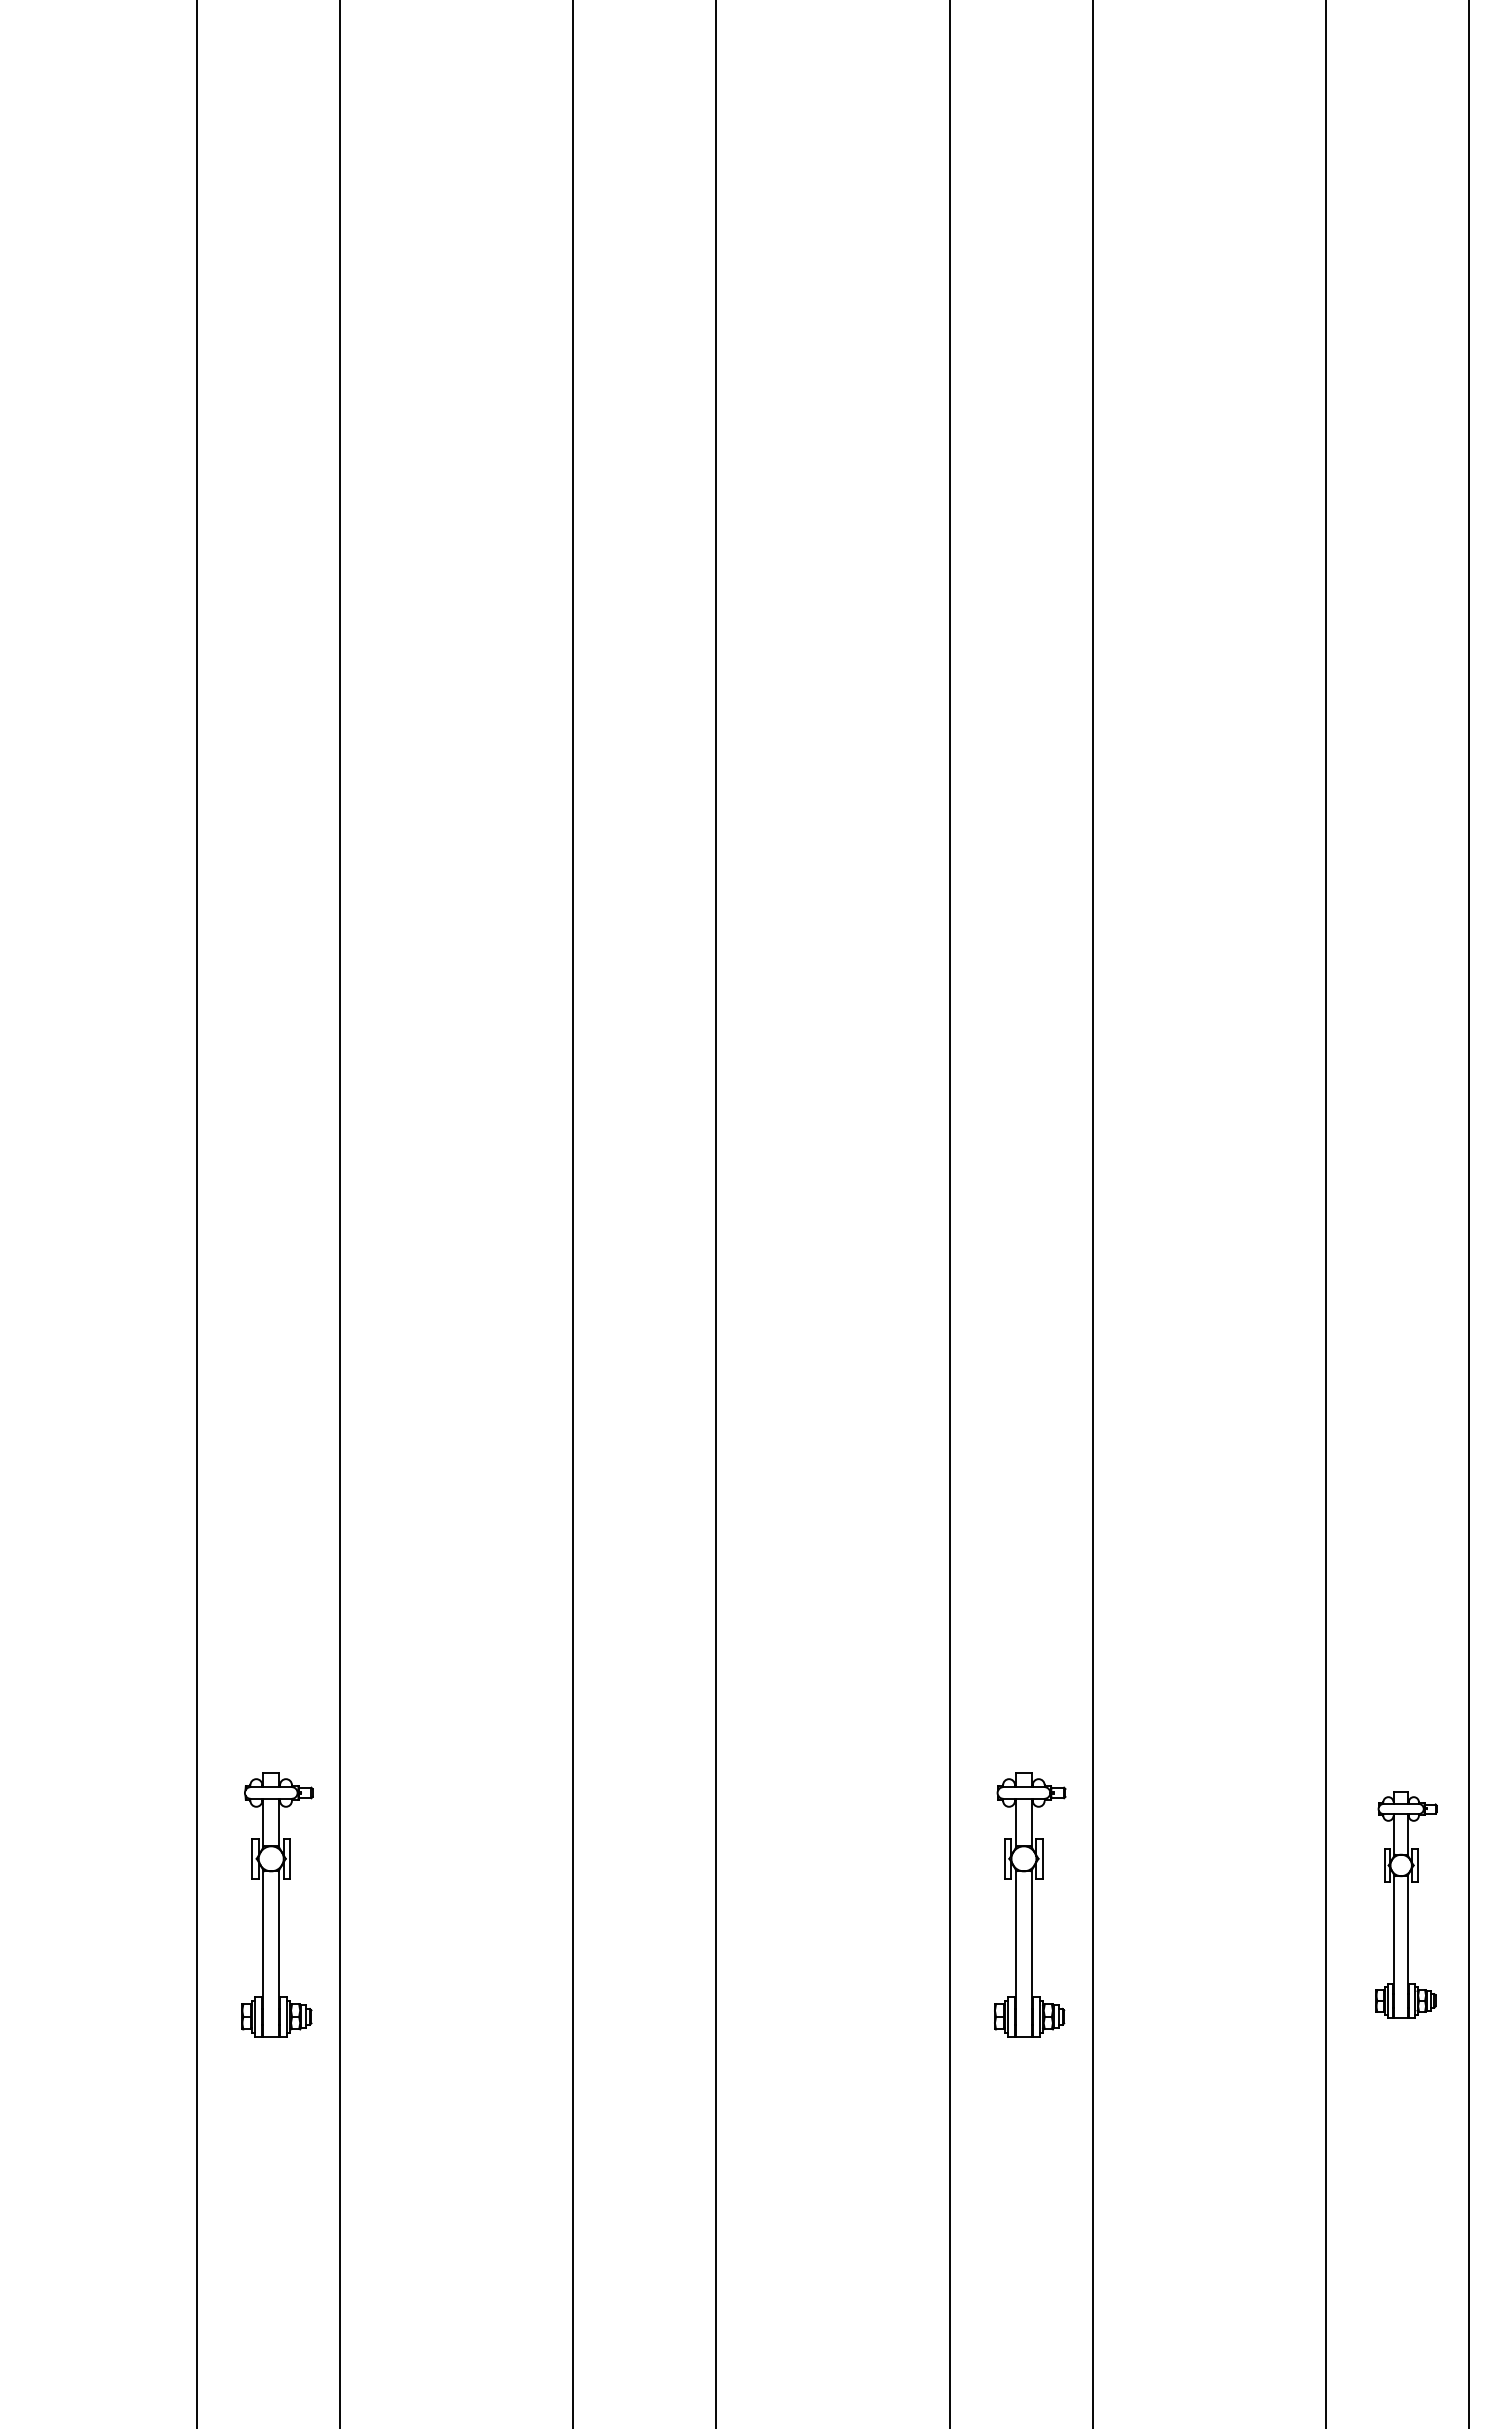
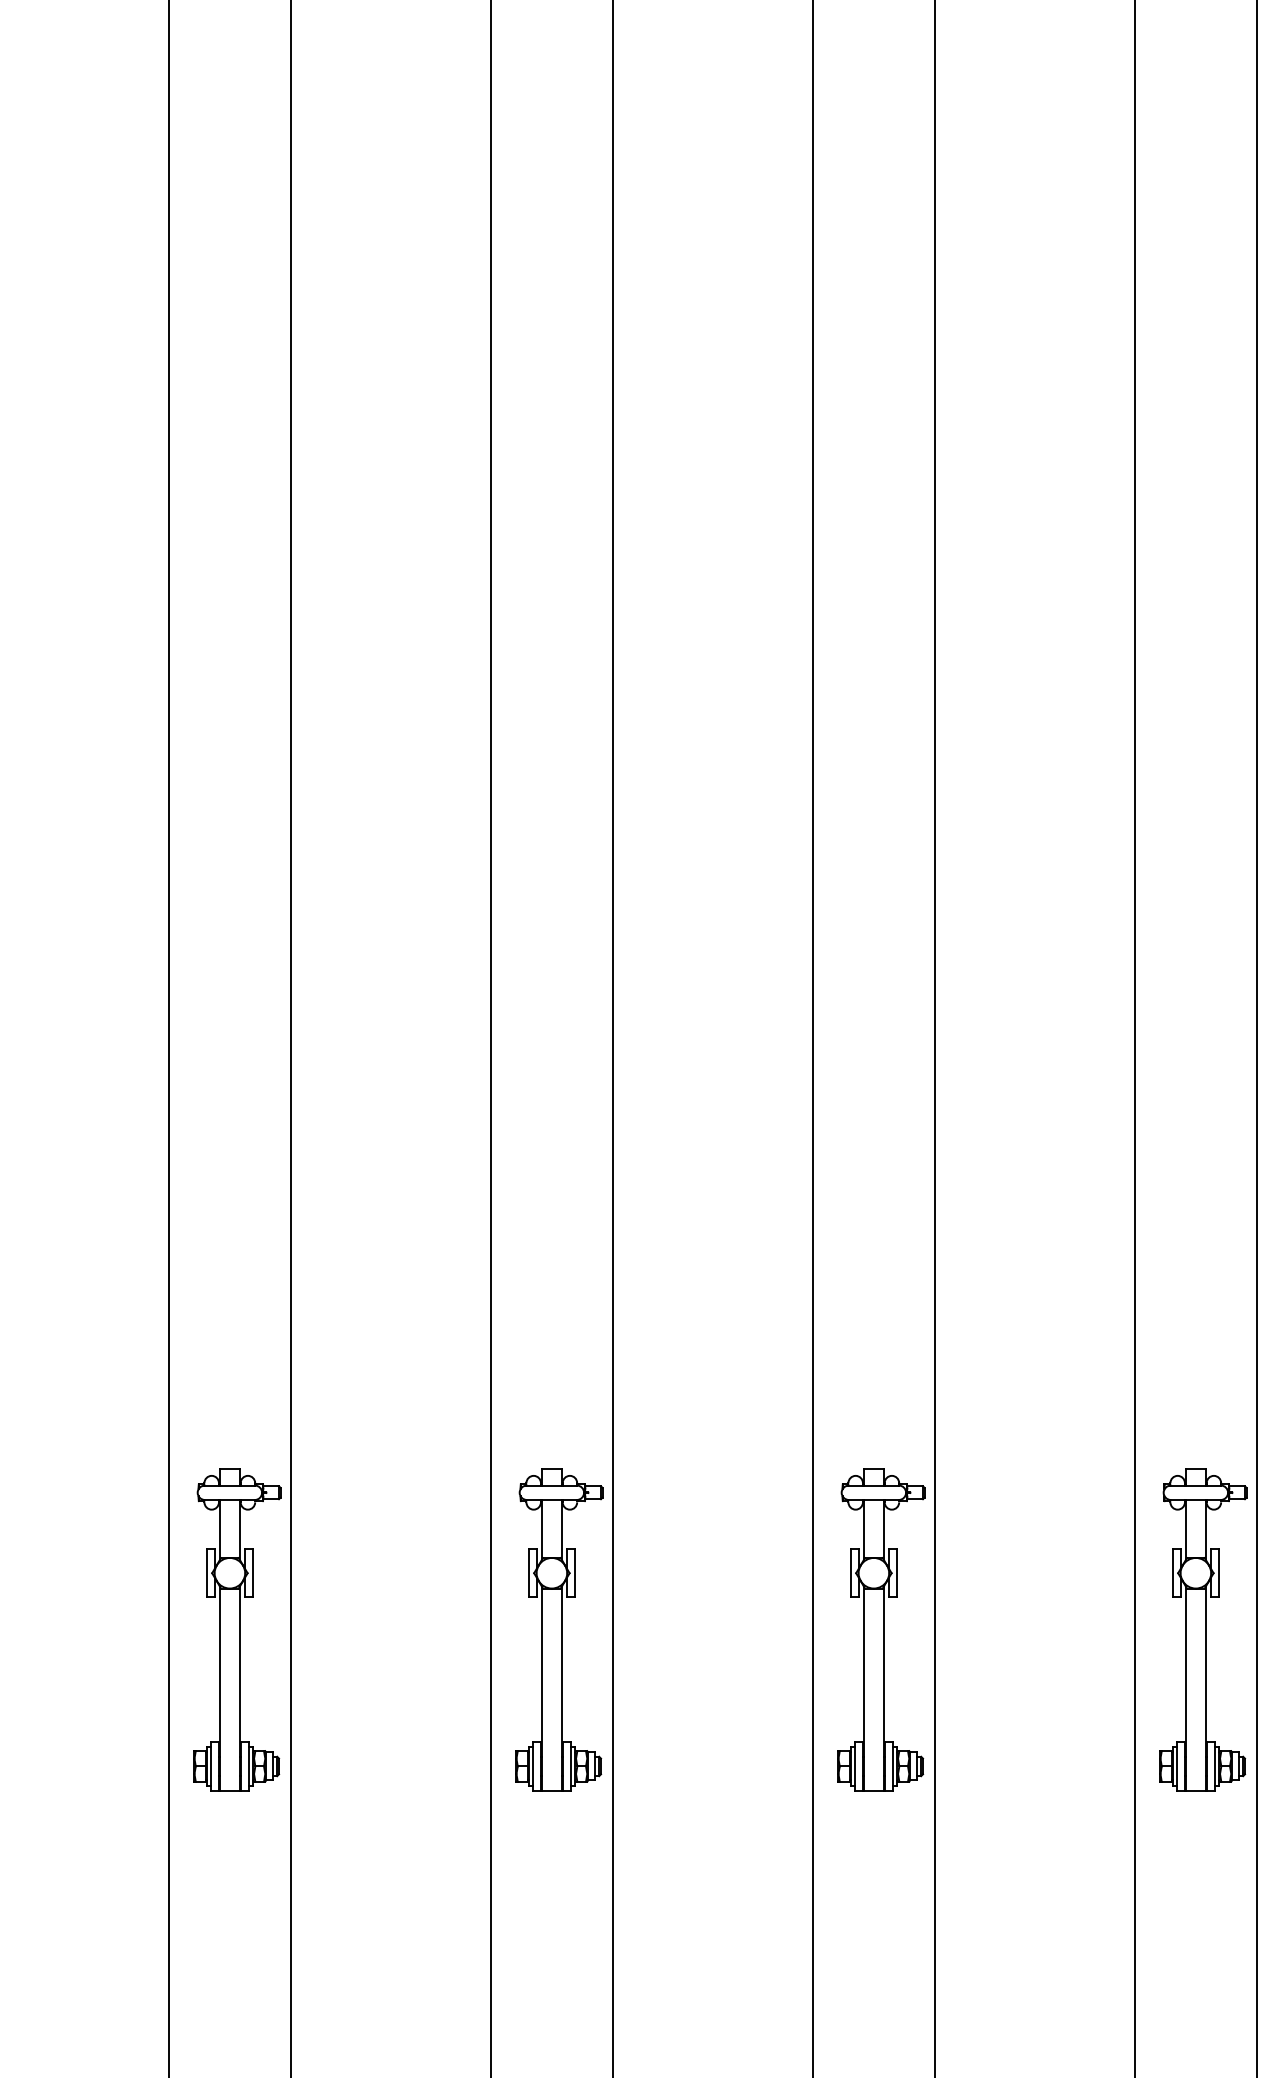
part: (277, 1904) -> (237, 1629), size x1.43
part: (653, 1904) -> (559, 1629), added
part: (1030, 1904) -> (881, 1629), size x1.43
part: (1406, 1904) -> (1203, 1629), size x1.67

